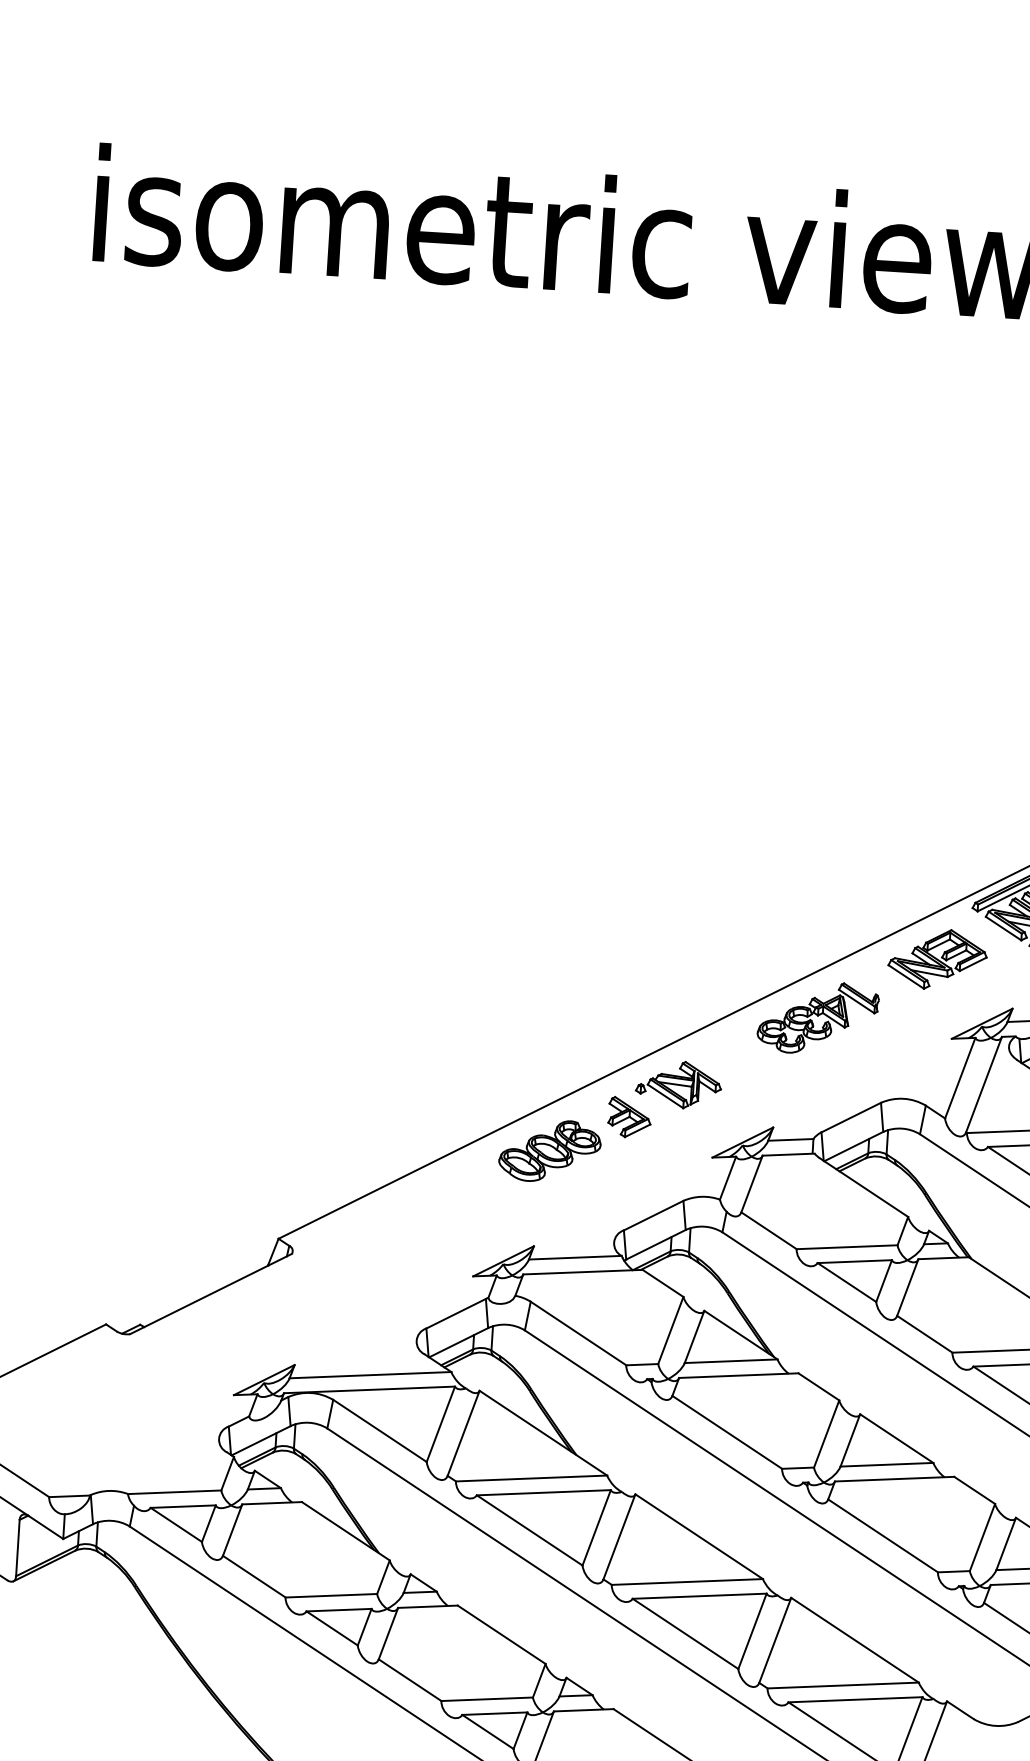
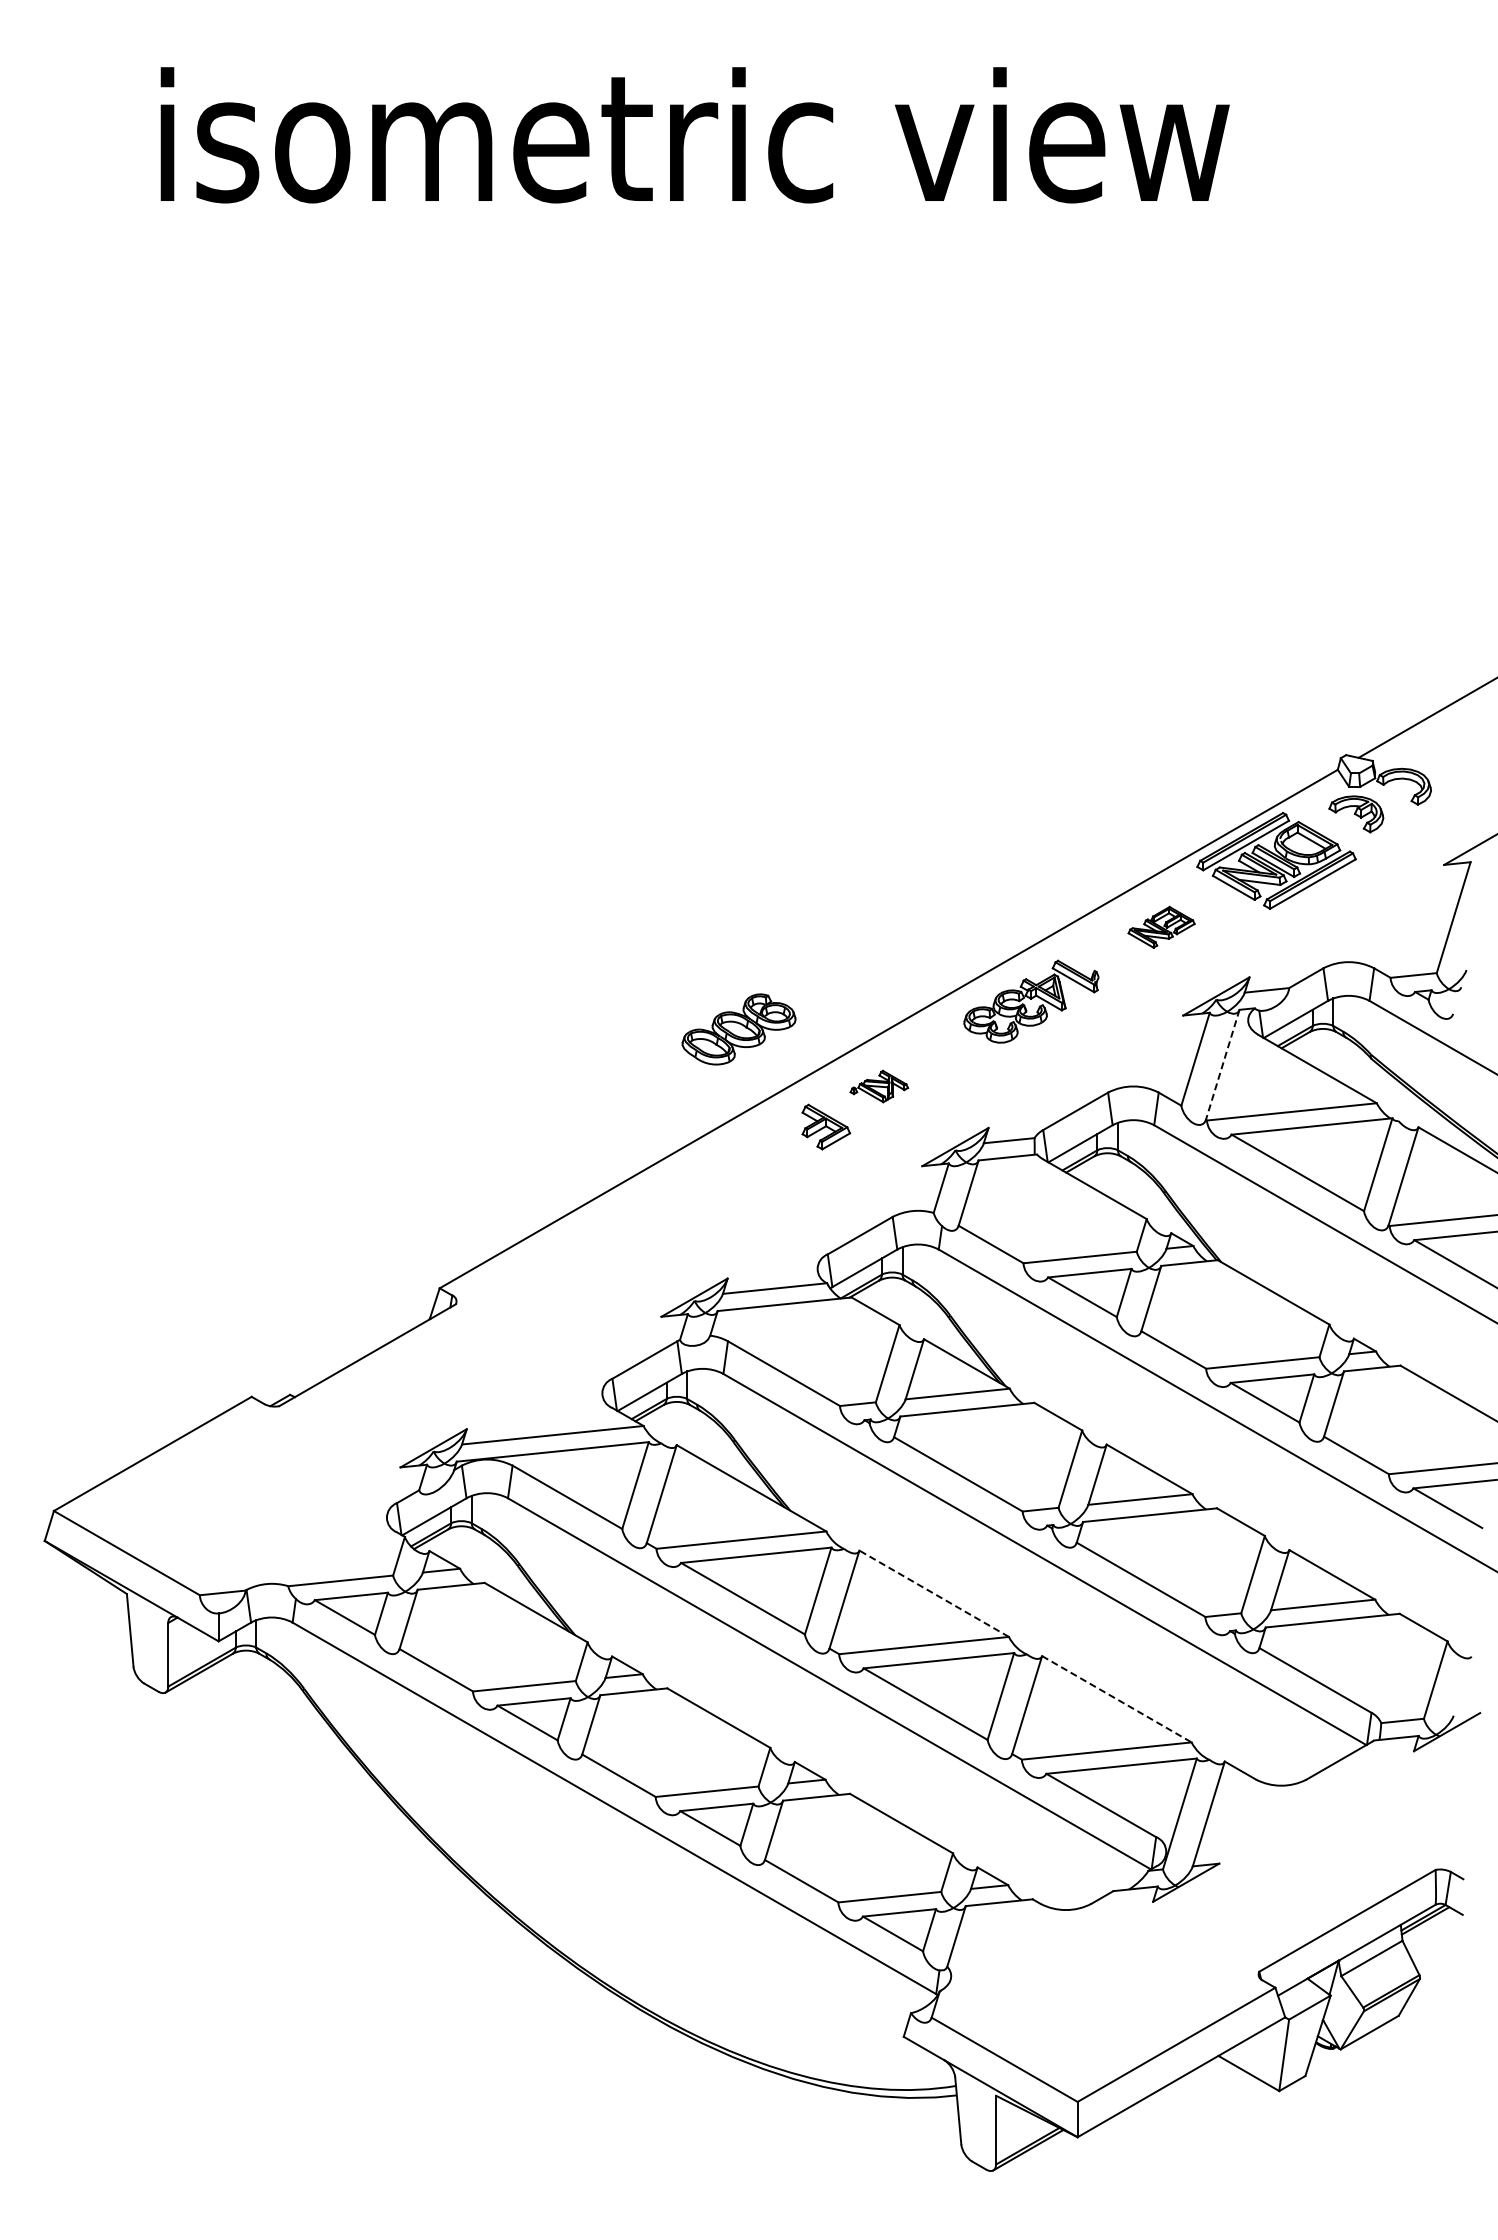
part: (937, 959) -> (1161, 927), size x0.6
part: (679, 1084) -> (879, 1086), size x0.6
line: (983, 1084) -> (1222, 1064), solid -> dashed
part: (549, 1151) -> (738, 1029), moved
line: (698, 1536) -> (933, 1593), solid -> dashed
line: (855, 1640) -> (1117, 1699), solid -> dashed

